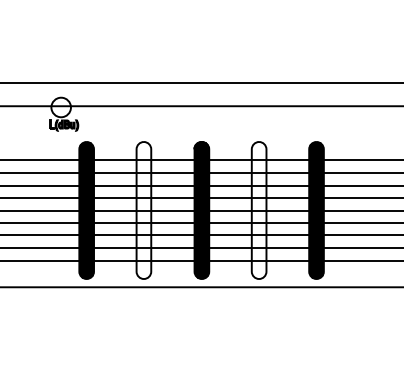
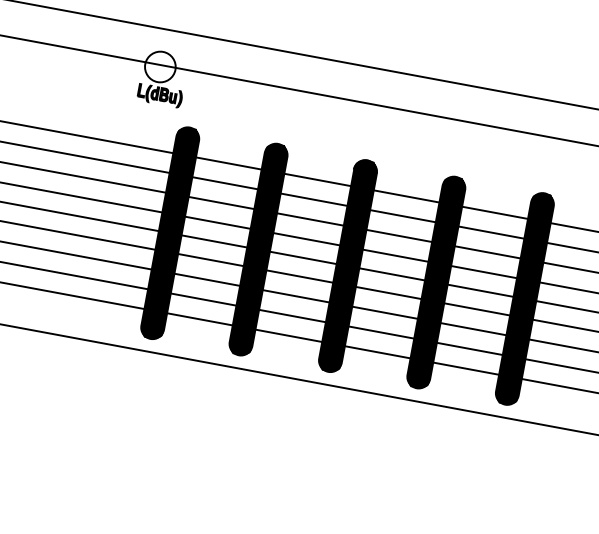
fill: (143, 210) -> (257, 249), added
fill: (258, 210) -> (435, 282), added

